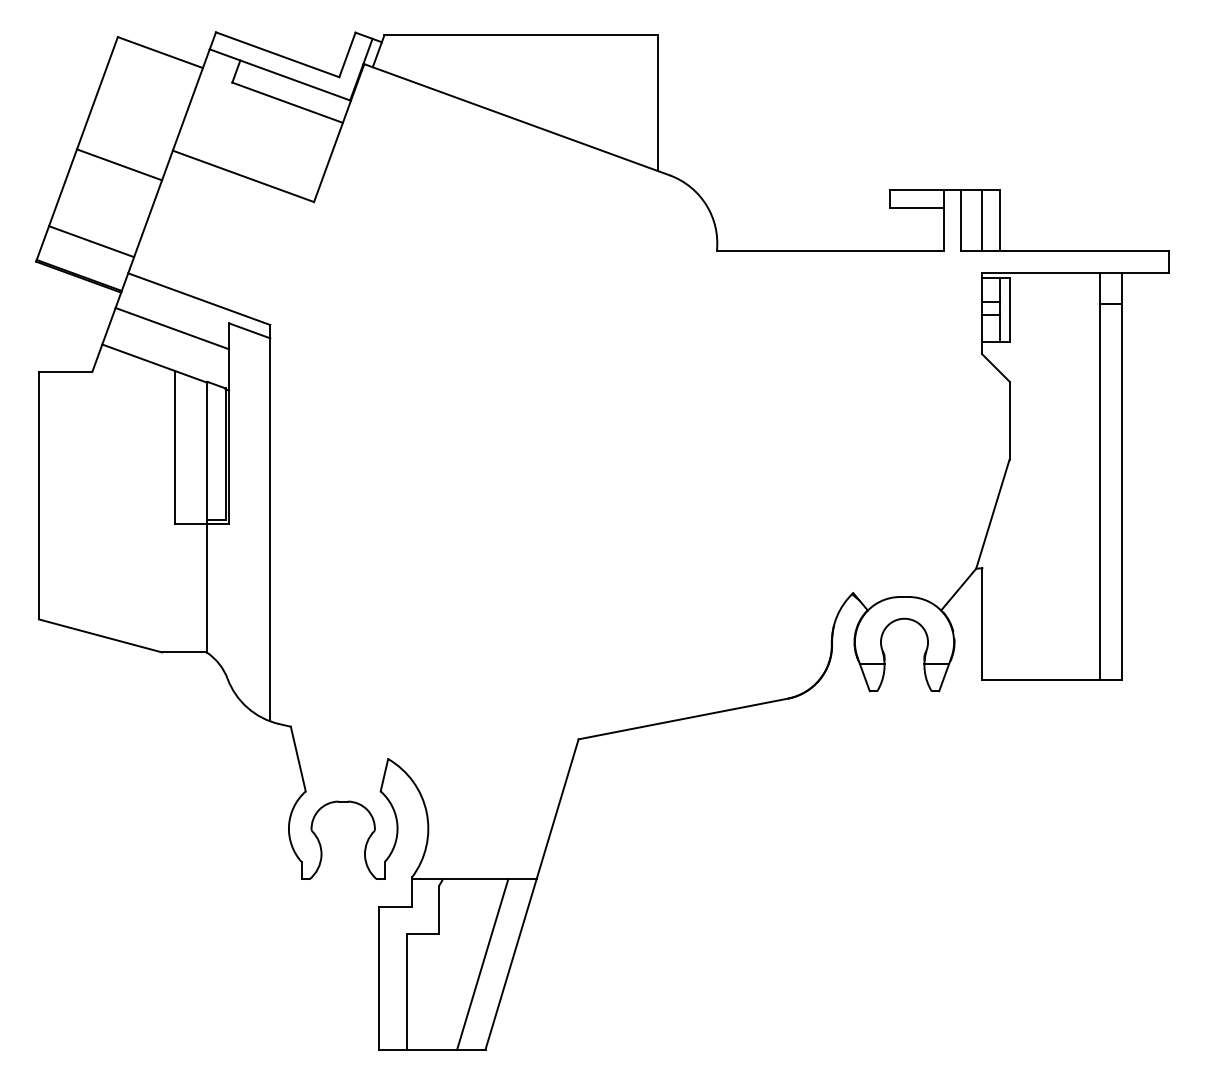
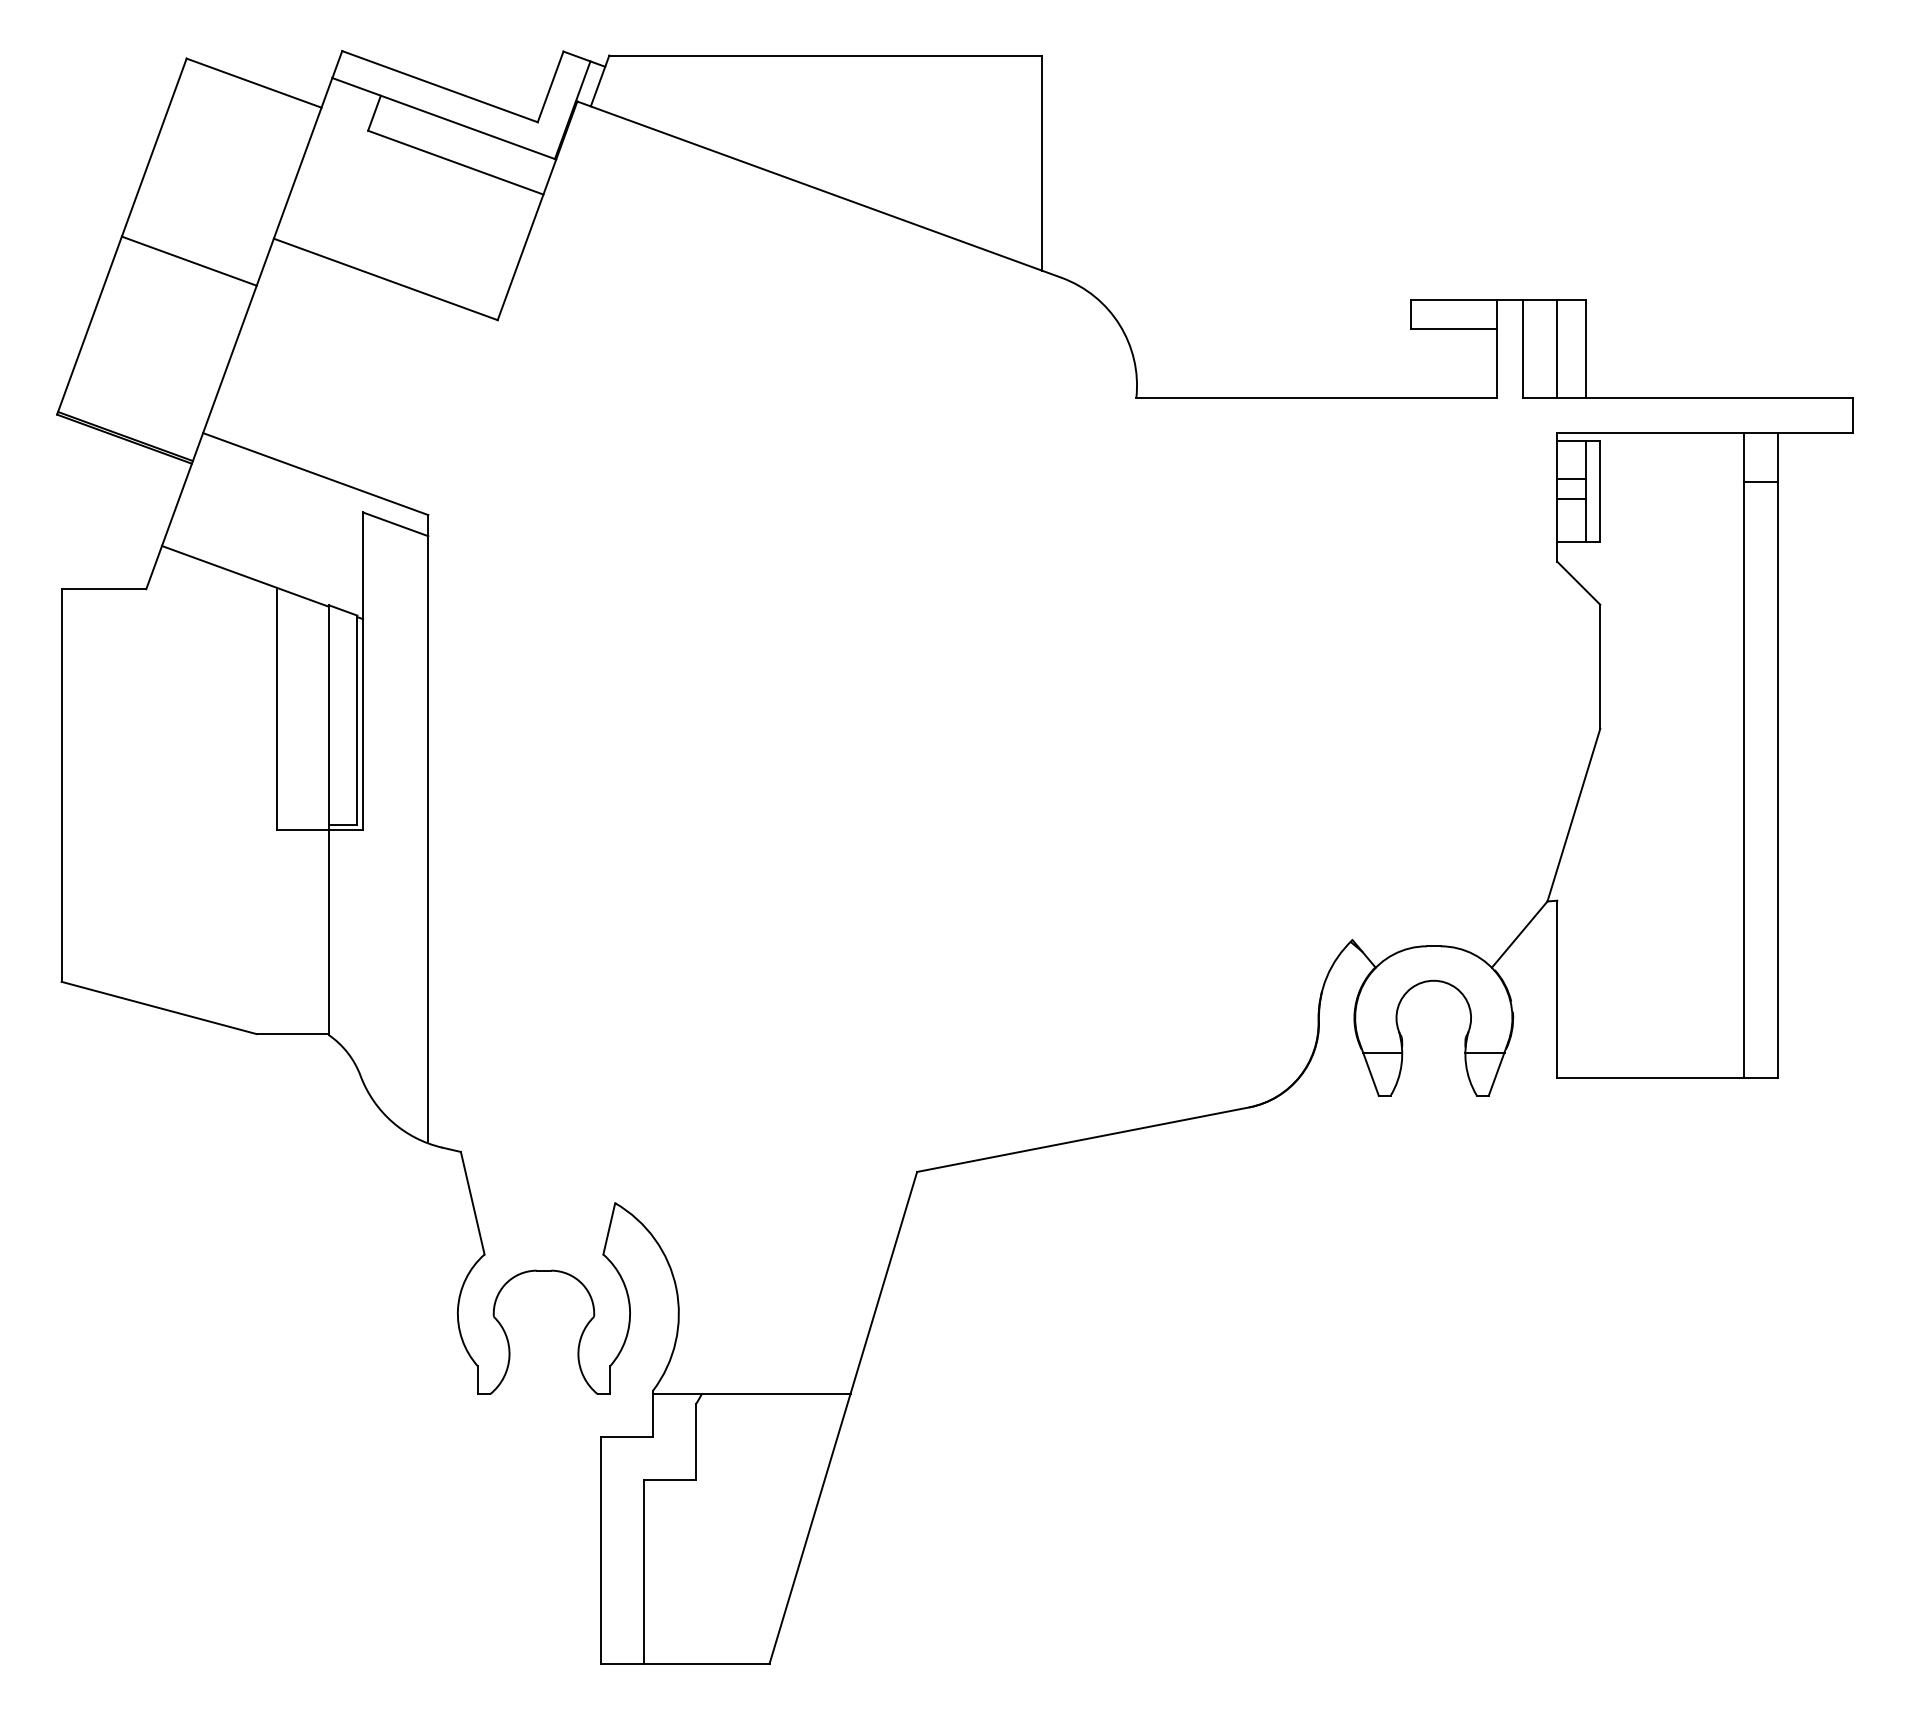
line: (91, 241) -> (144, 382), removed
line: (172, 328) -> (273, 520), removed
line: (482, 964) -> (764, 1528), removed

